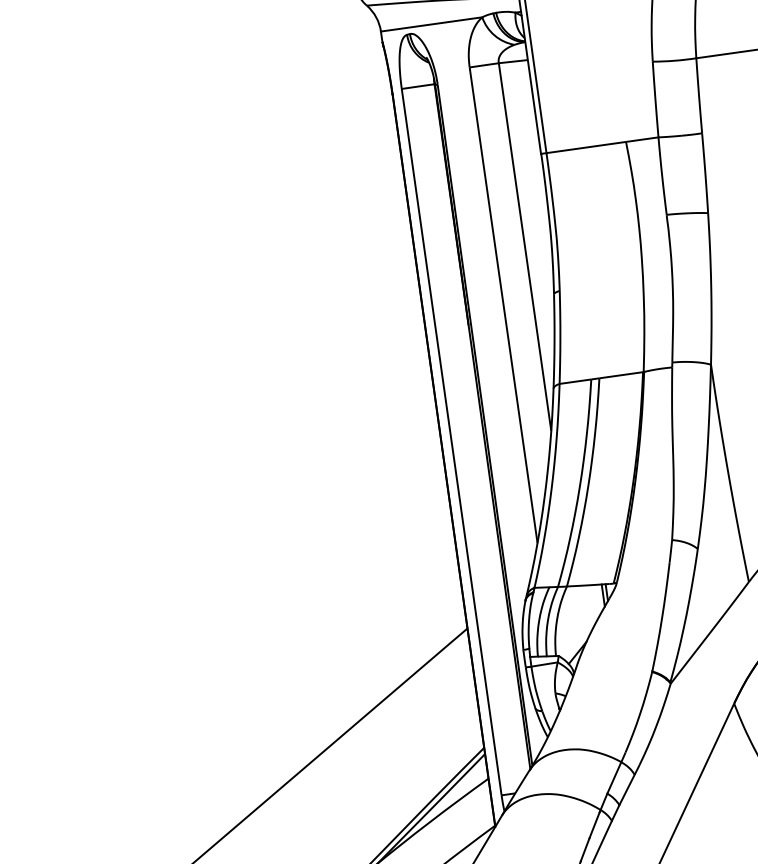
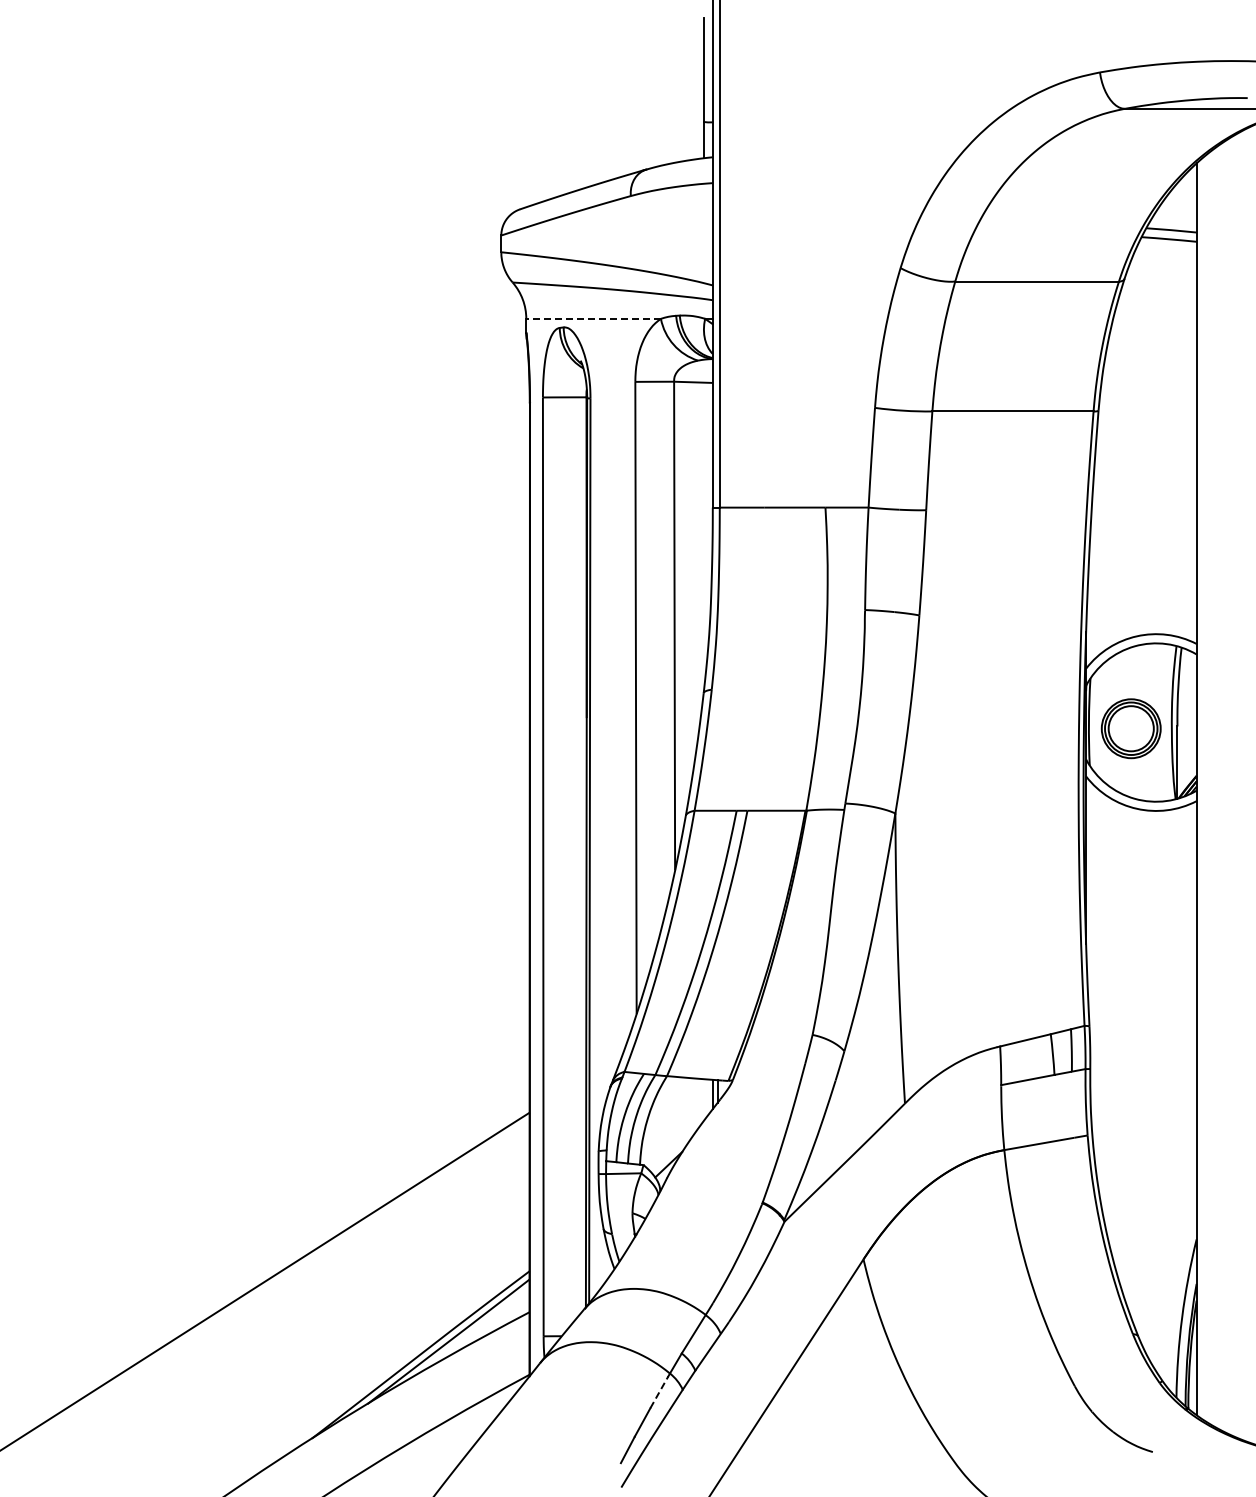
line: (431, 24) -> (593, 318), solid -> dashed
line: (594, 824) -> (659, 1391), solid -> dashed

